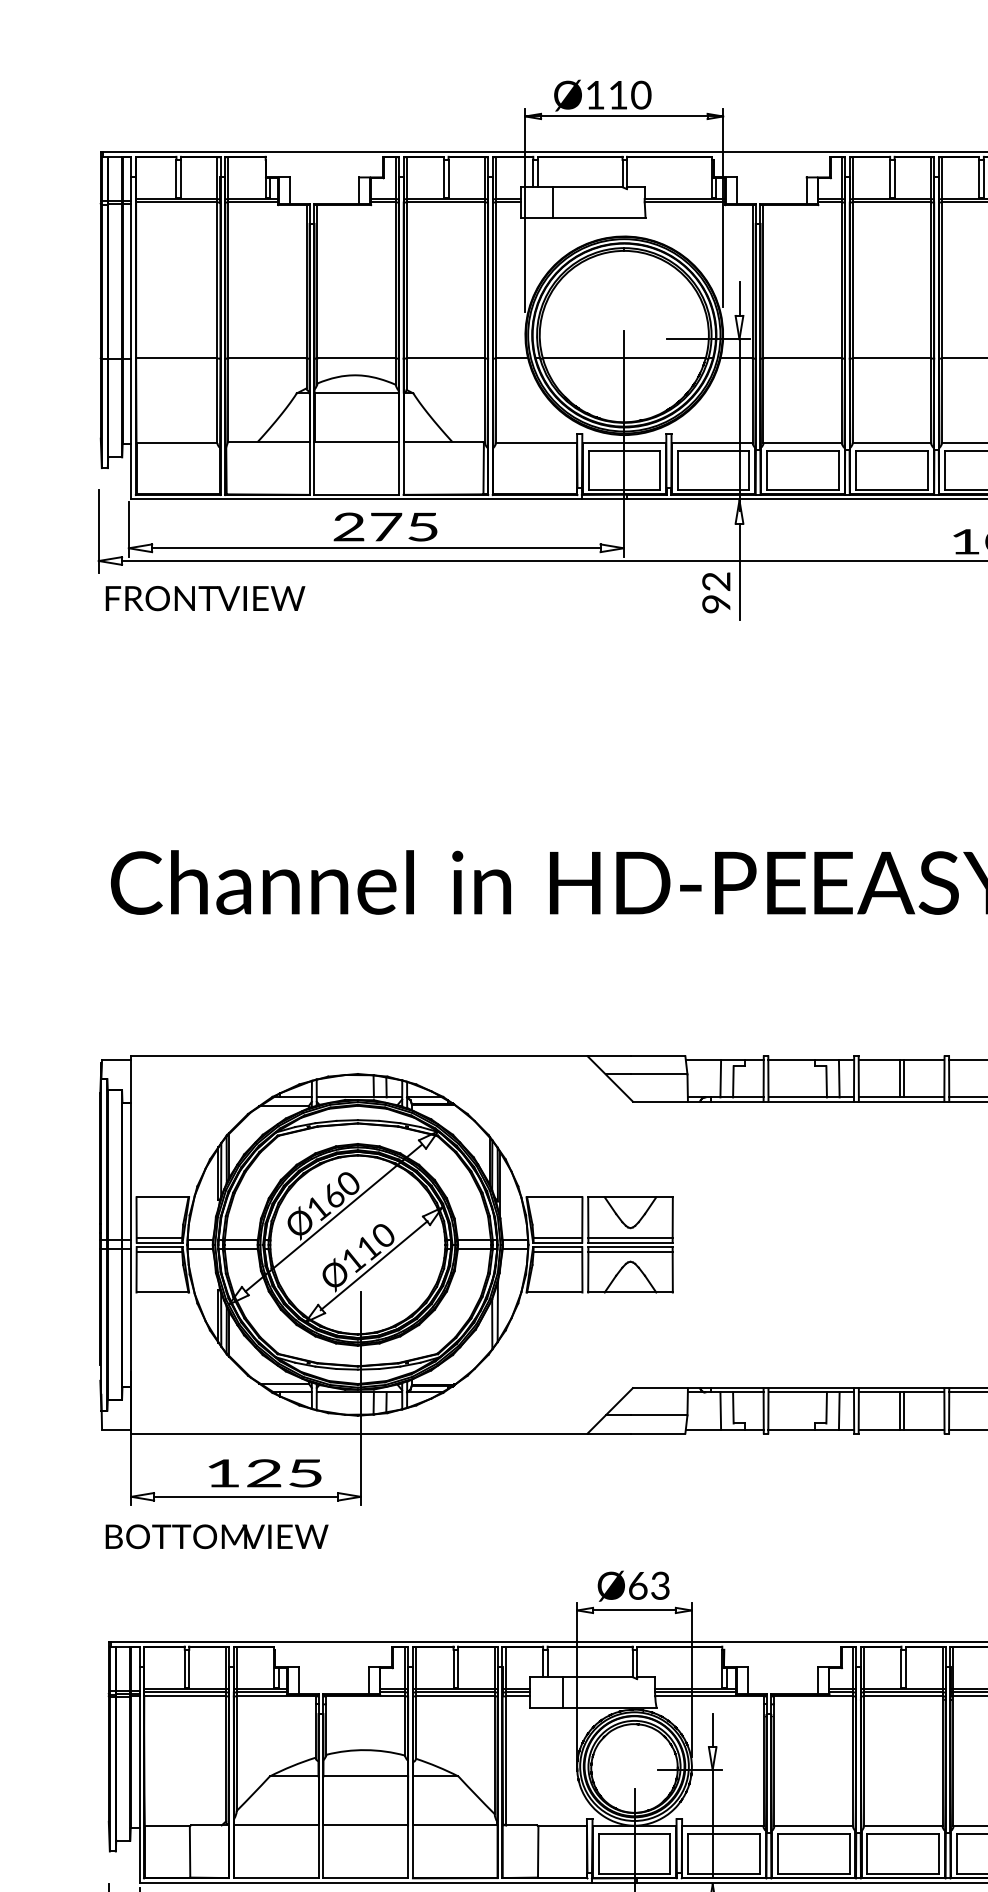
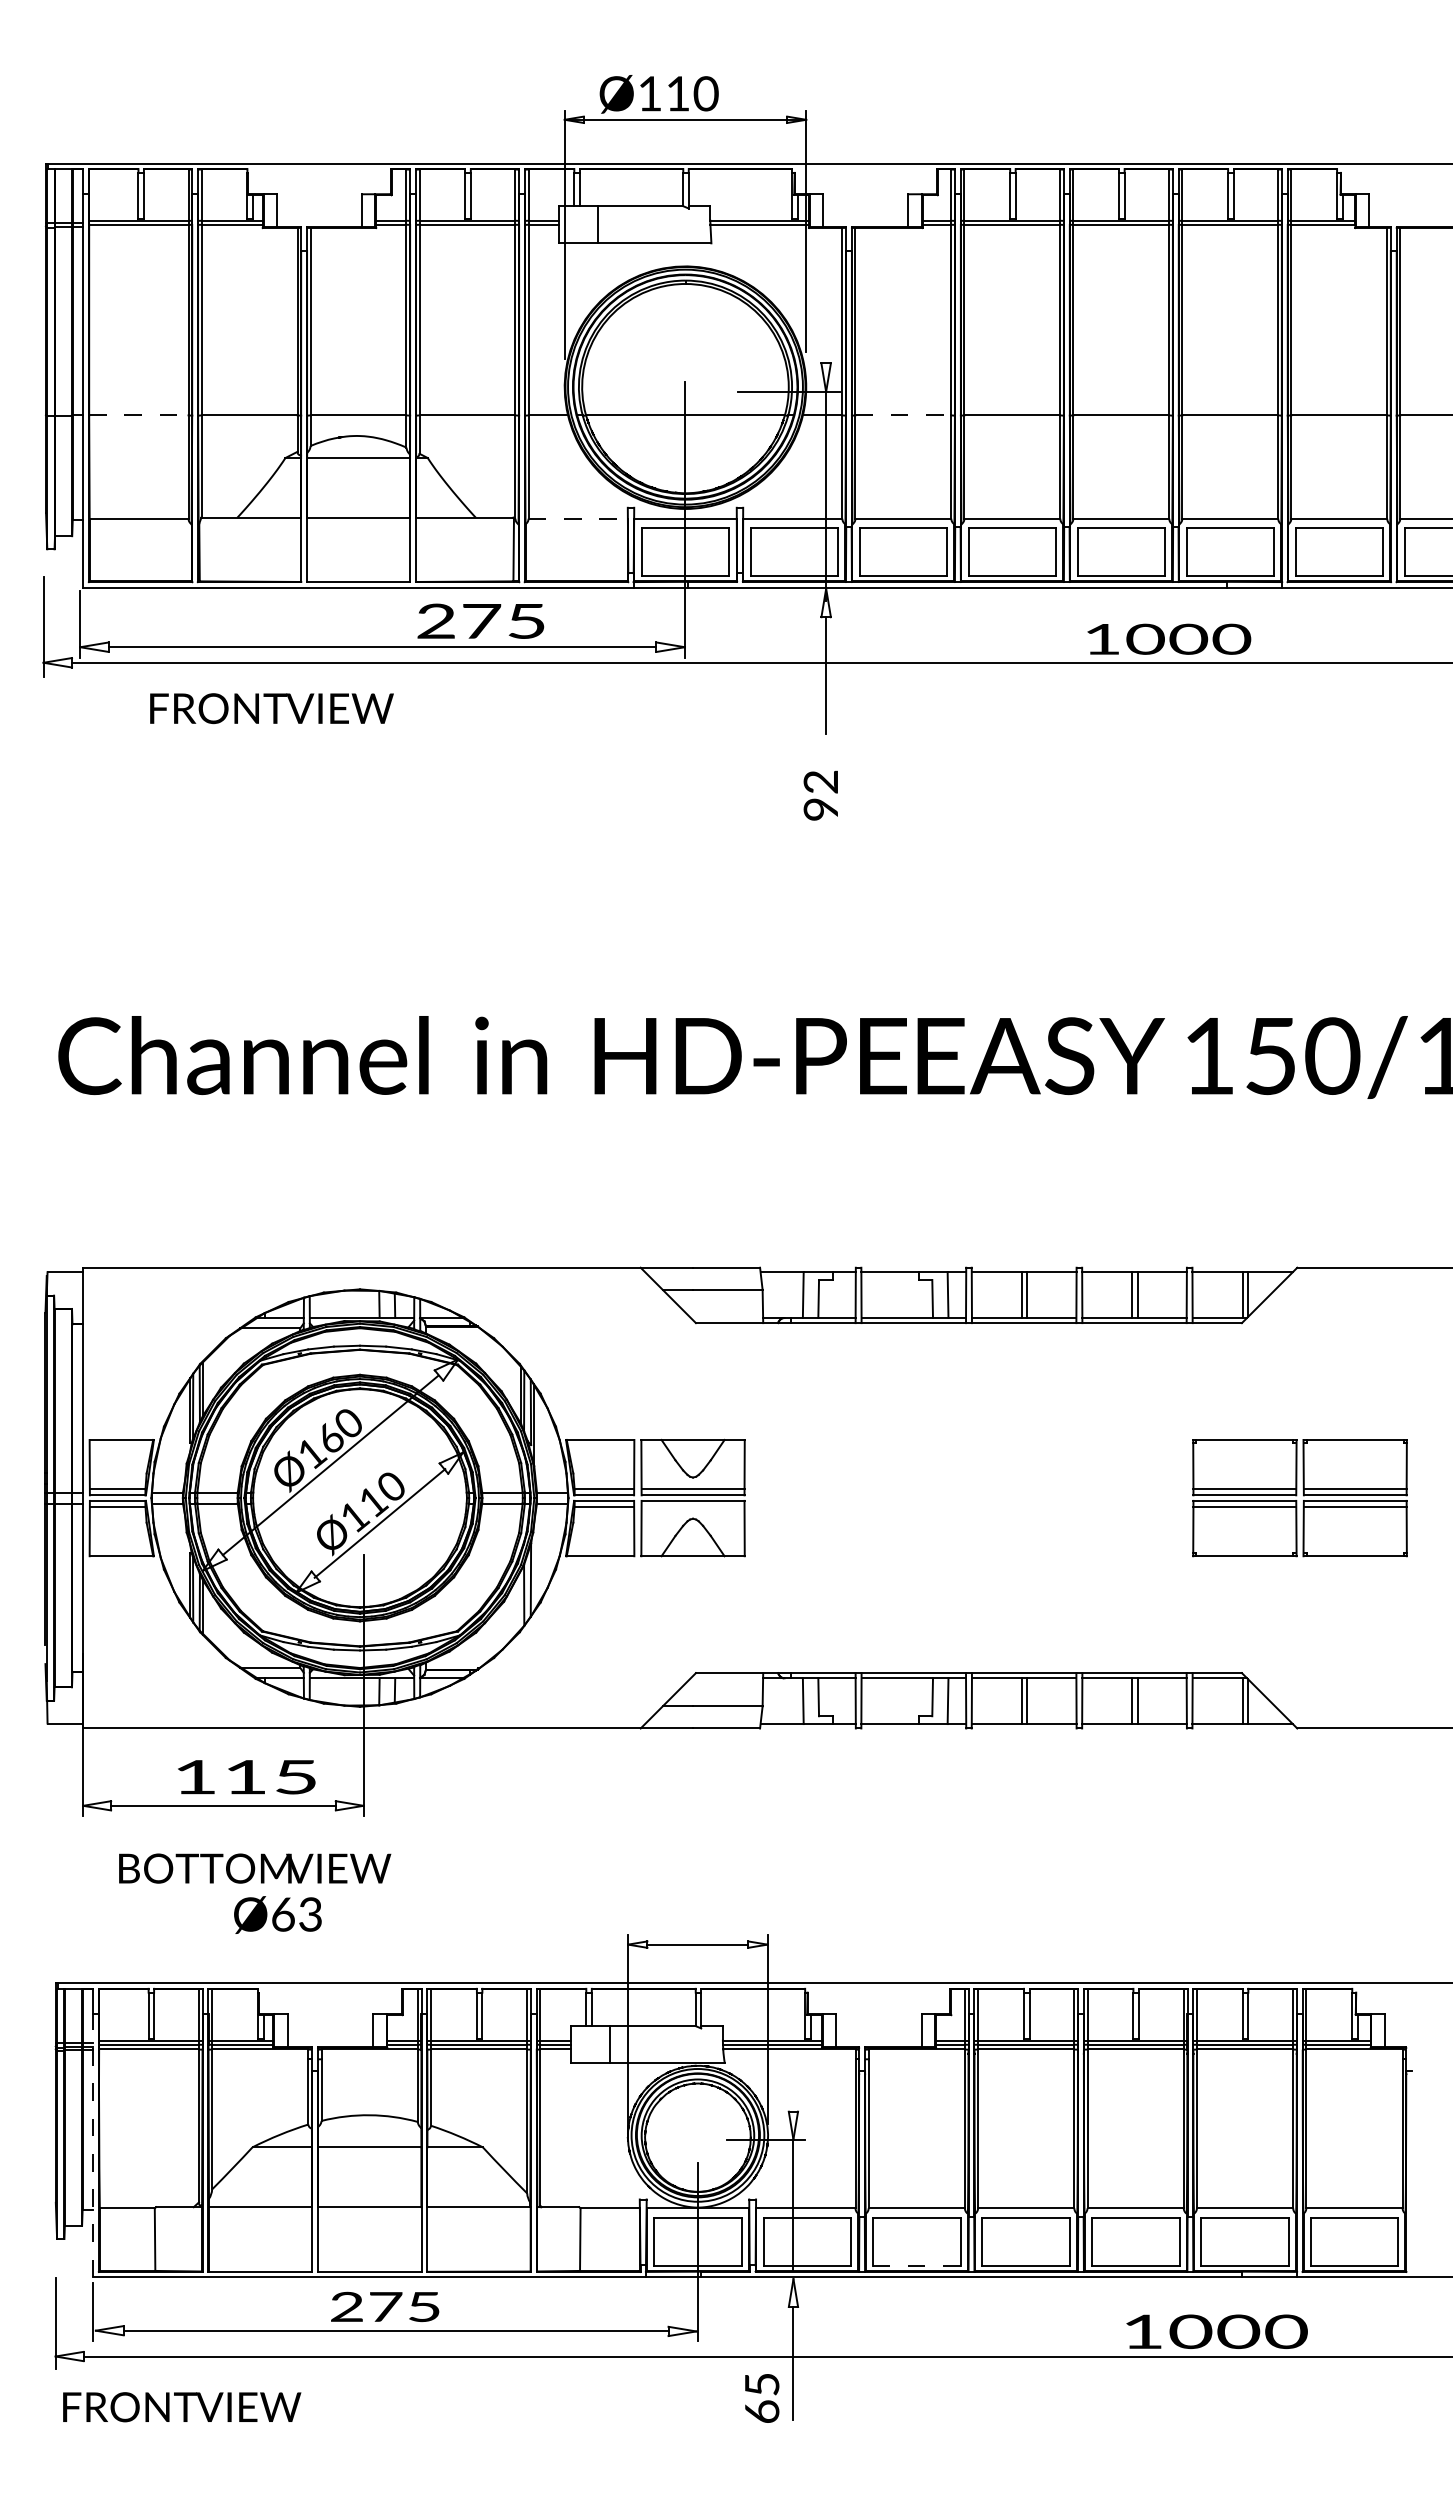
line: (739, 298) -> (826, 342), removed
line: (176, 358) -> (138, 415), solid -> dashed
line: (802, 358) -> (903, 415), solid -> dashed
line: (536, 442) -> (578, 518), solid -> dashed
text: (385, 526) -> (480, 620), moved
text: (716, 592) -> (820, 795), moved
text: (205, 598) -> (271, 708), moved
line: (630, 1251) -> (692, 1506), removed
text: (264, 1472) -> (245, 1776), 125 -> 115
text: (217, 1536) -> (255, 1868), moved
text: (633, 1585) -> (277, 1914), moved
line: (712, 1730) -> (793, 2091), removed
line: (139, 1774) -> (93, 2145), solid -> dashed
line: (813, 1873) -> (916, 2266), solid -> dashed

